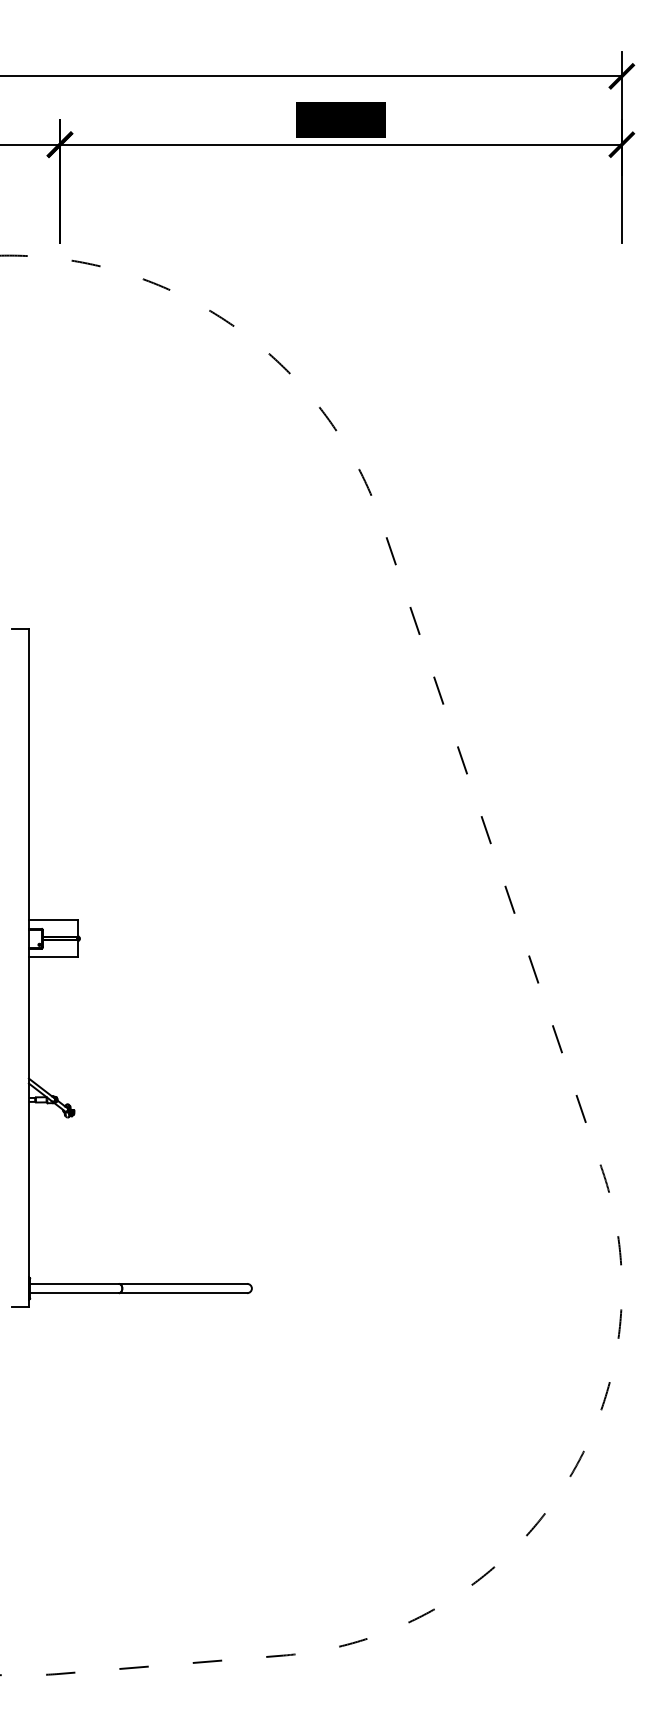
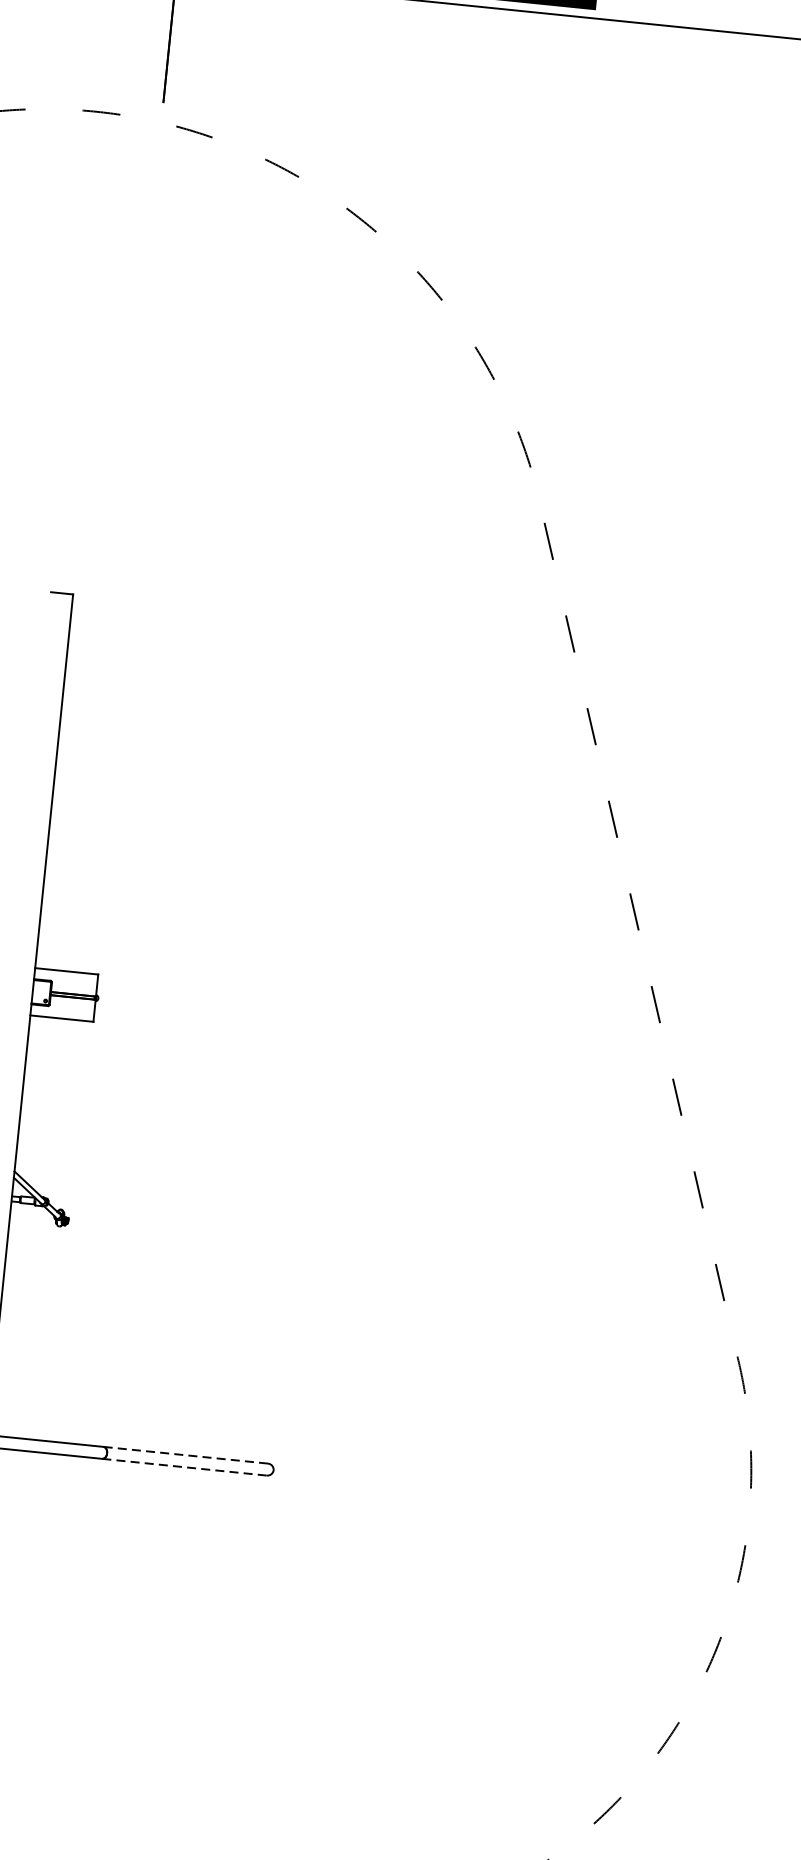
line: (182, 1283) -> (185, 1454), solid -> dashed
line: (183, 1293) -> (185, 1467), solid -> dashed

